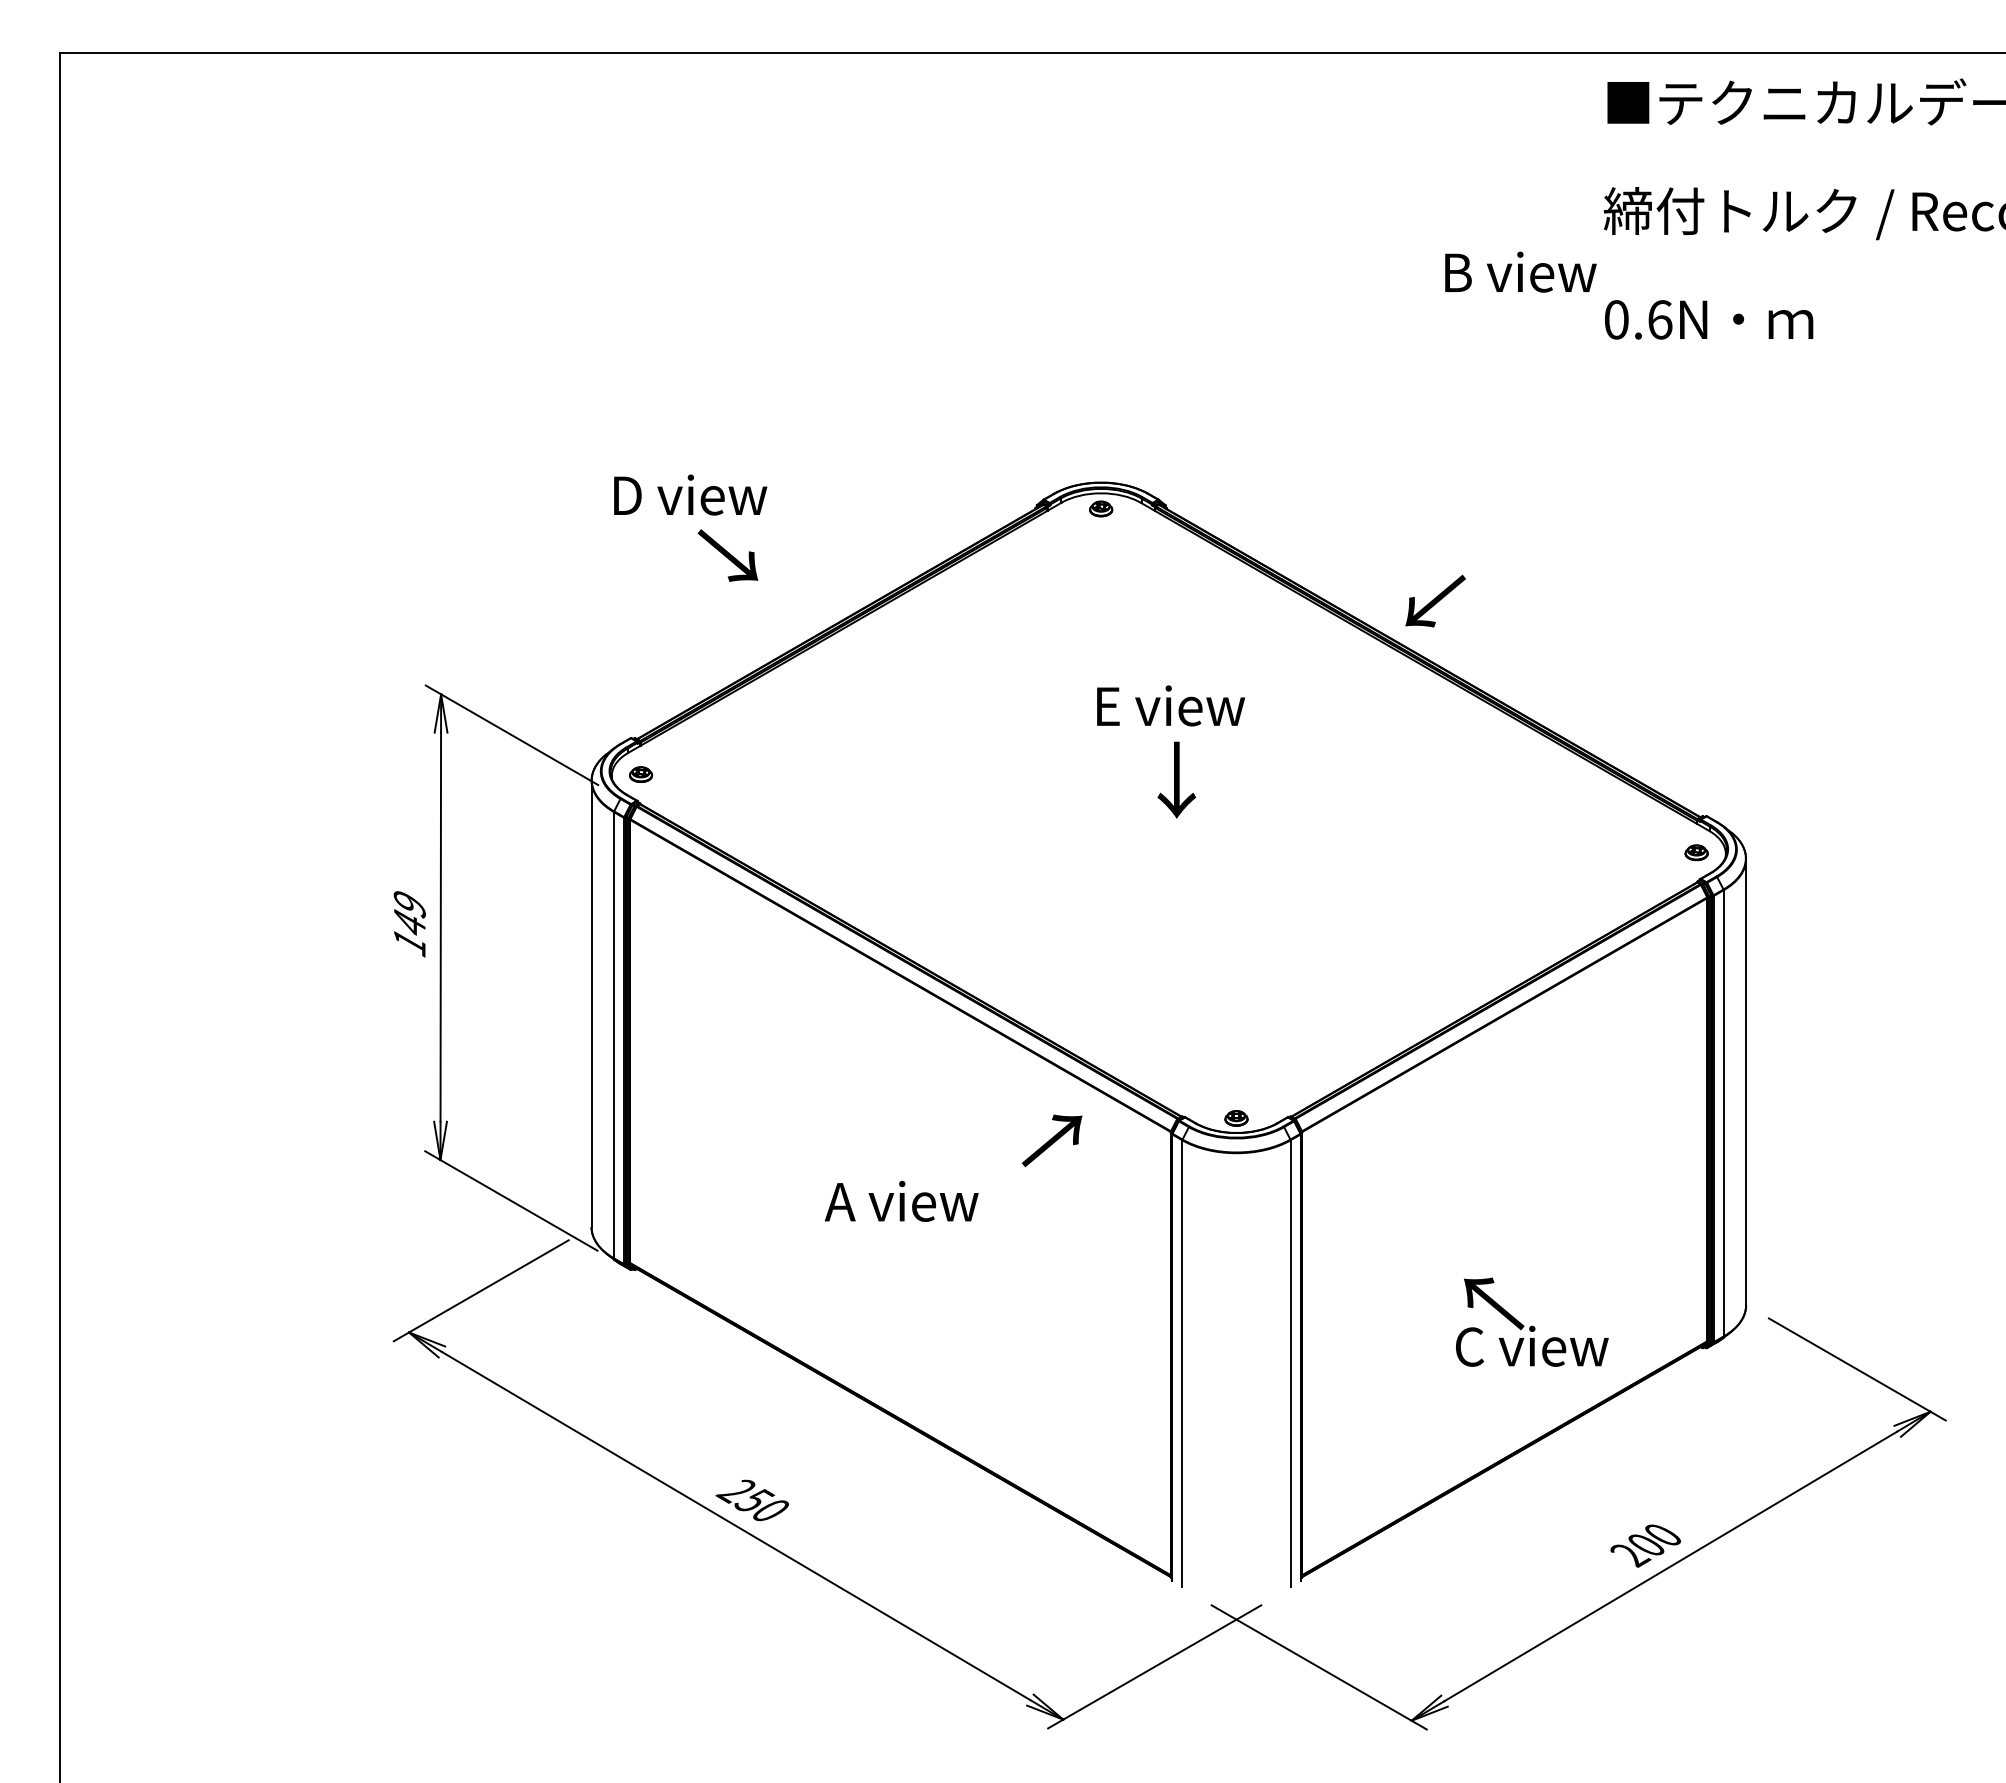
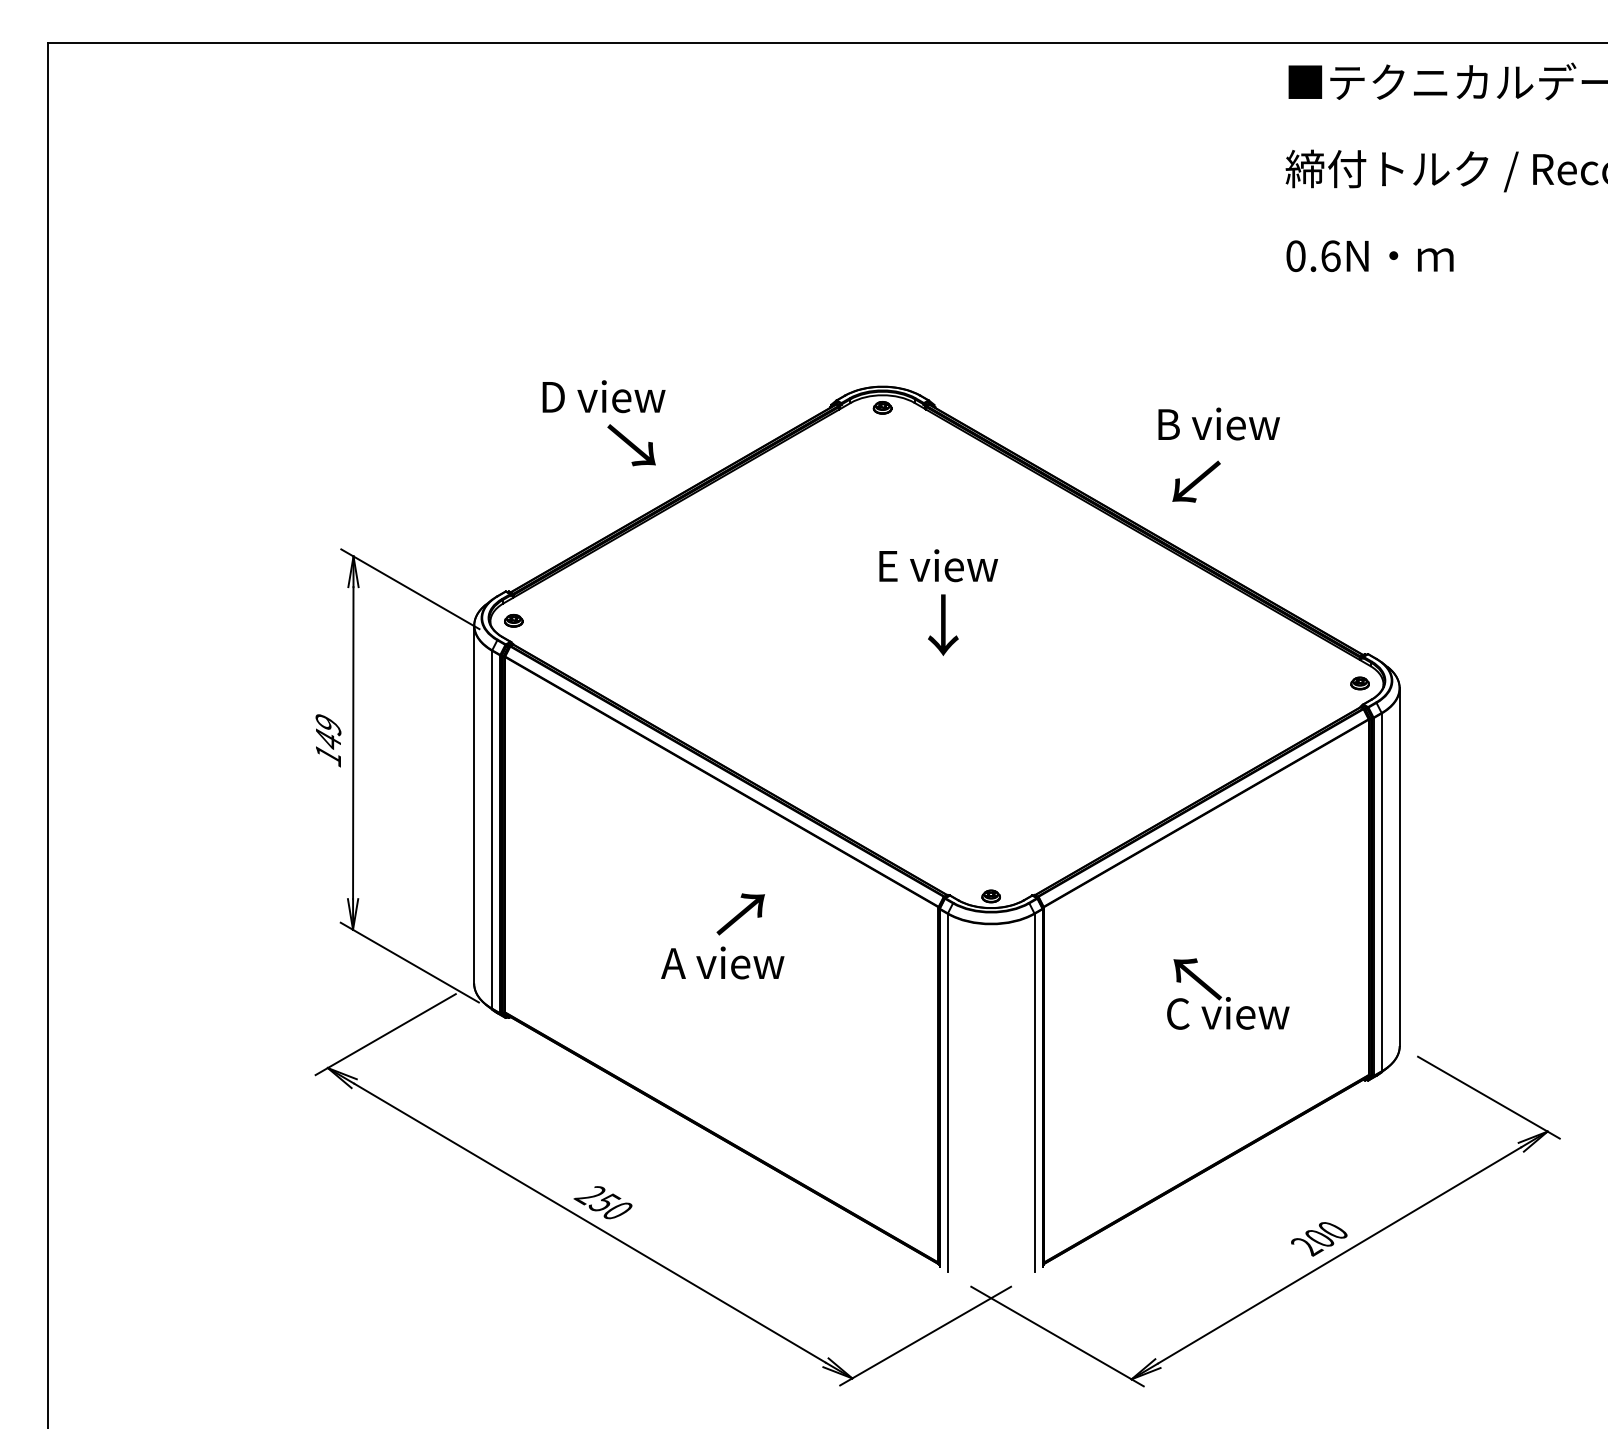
text: (1520, 271) -> (1218, 423), moved
text: (690, 494) -> (603, 396), moved
text: (727, 555) -> (631, 445), moved
text: (1435, 600) -> (1196, 481), moved
text: (1052, 1140) -> (741, 914), moved
text: (1532, 1321) -> (1228, 993), moved

